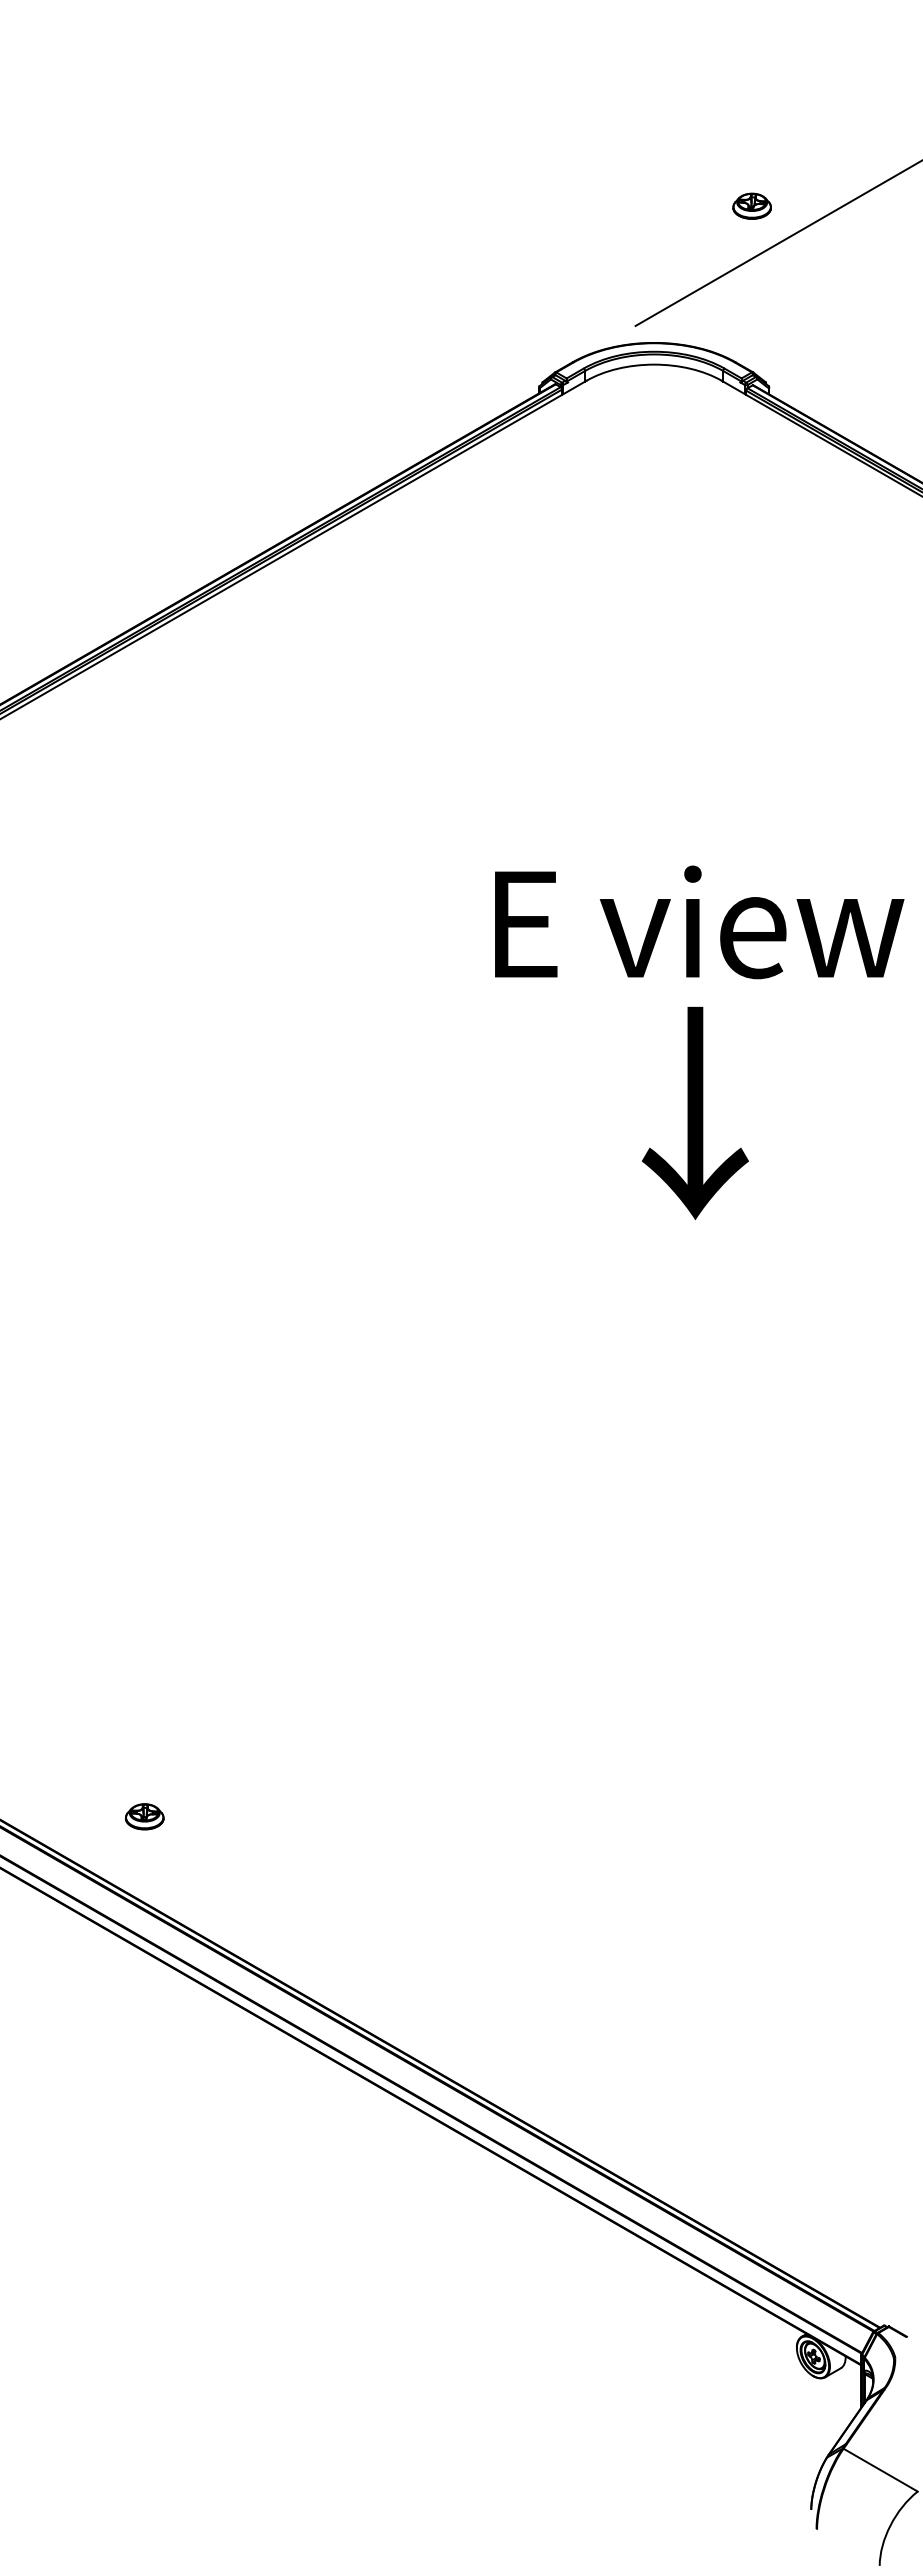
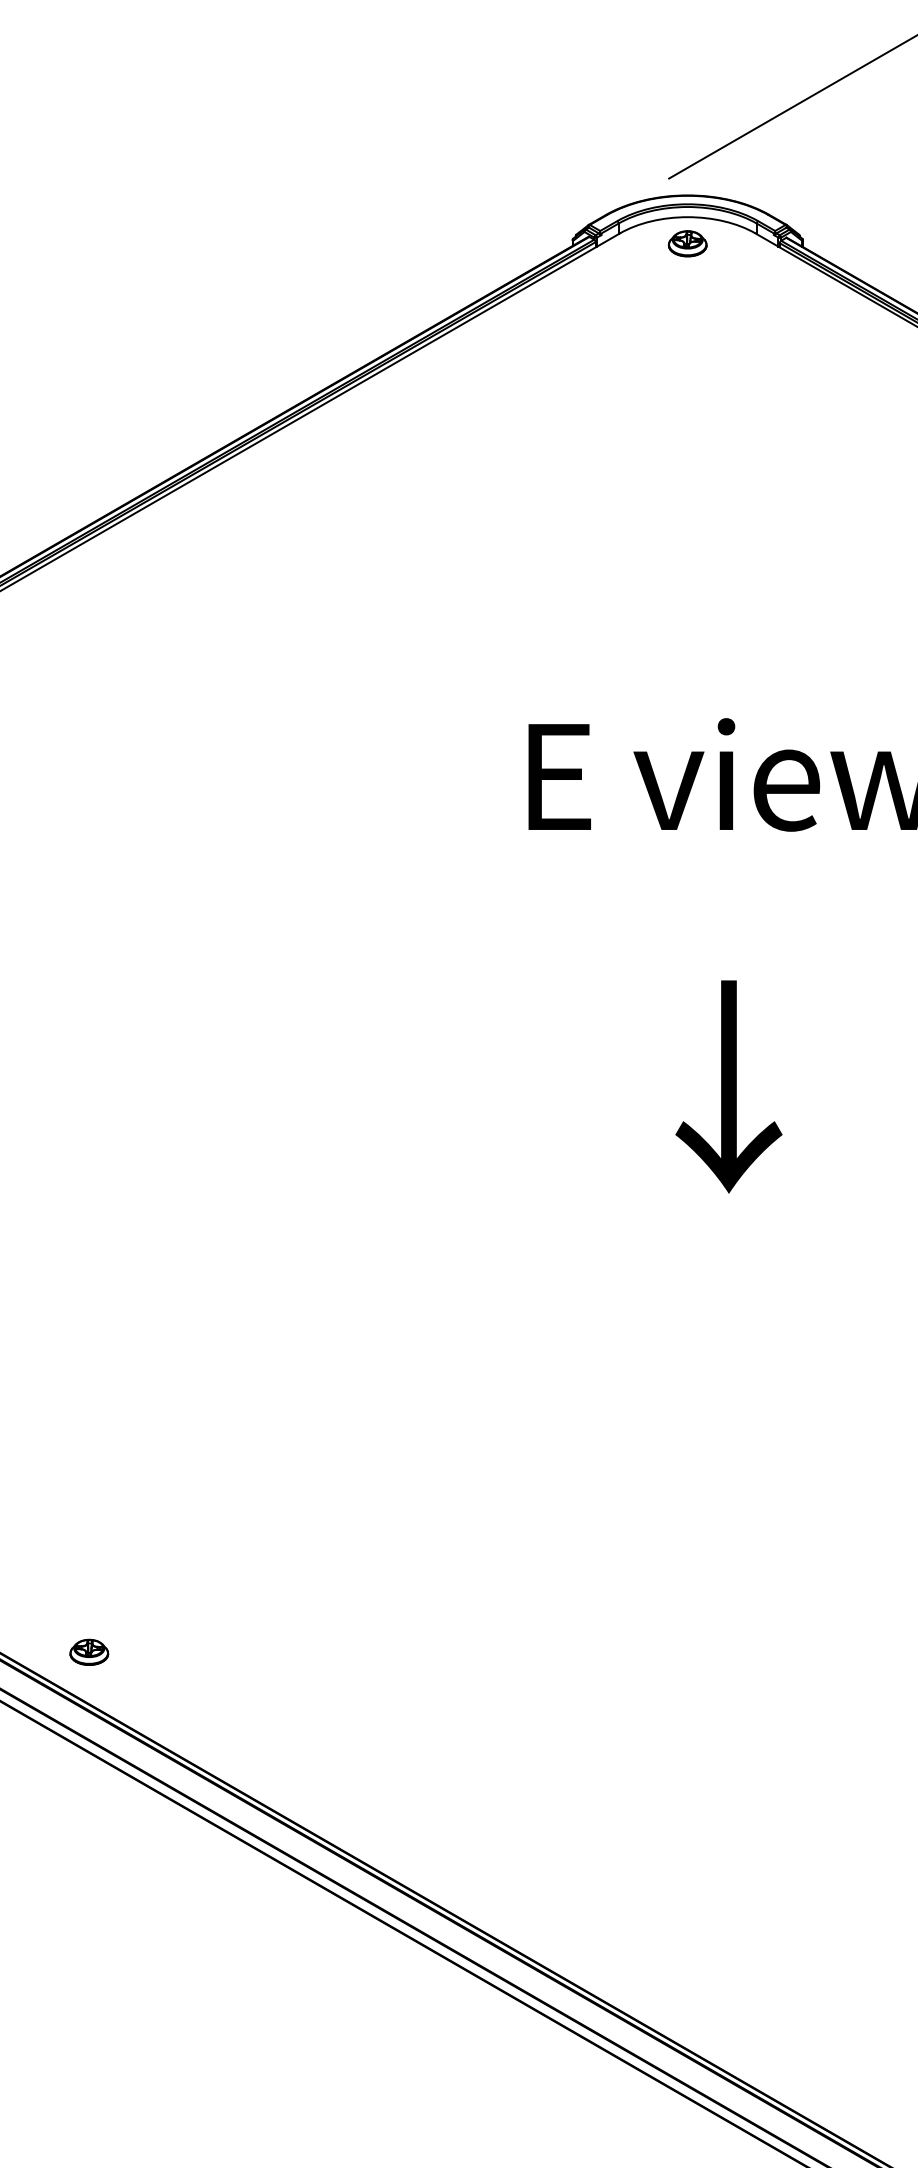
part: (751, 205) -> (687, 243), moved
text: (694, 1113) -> (728, 1087), moved
part: (144, 1816) -> (89, 1652), moved

